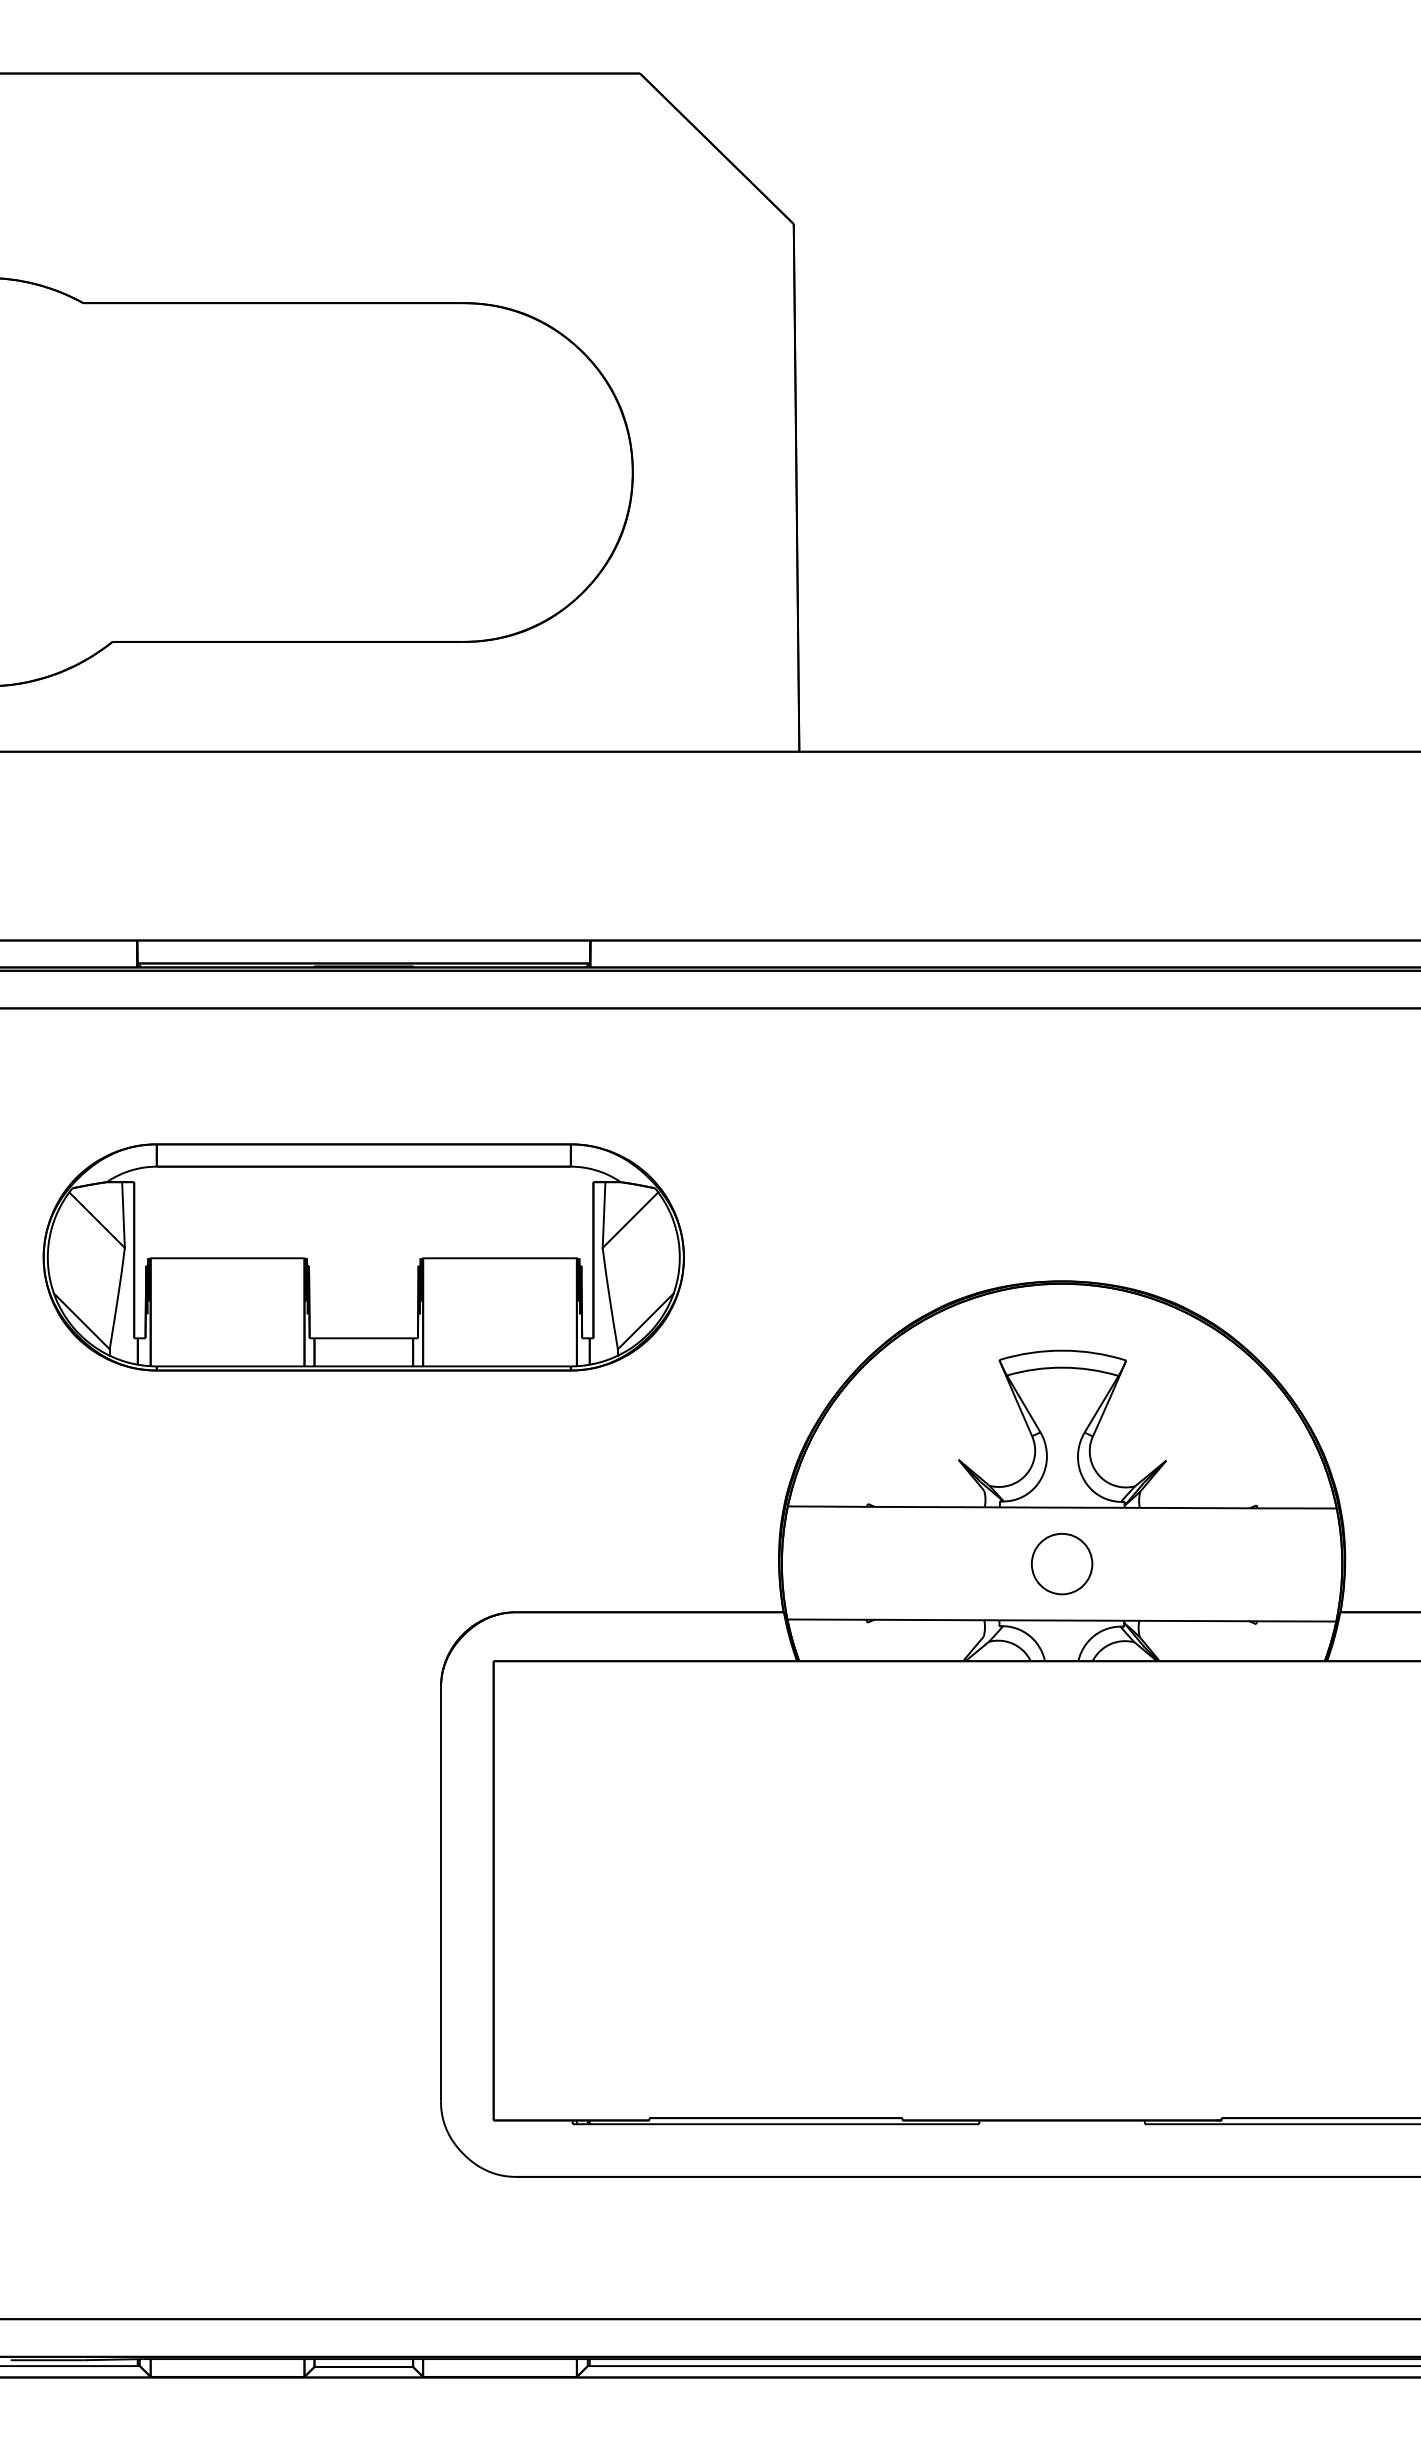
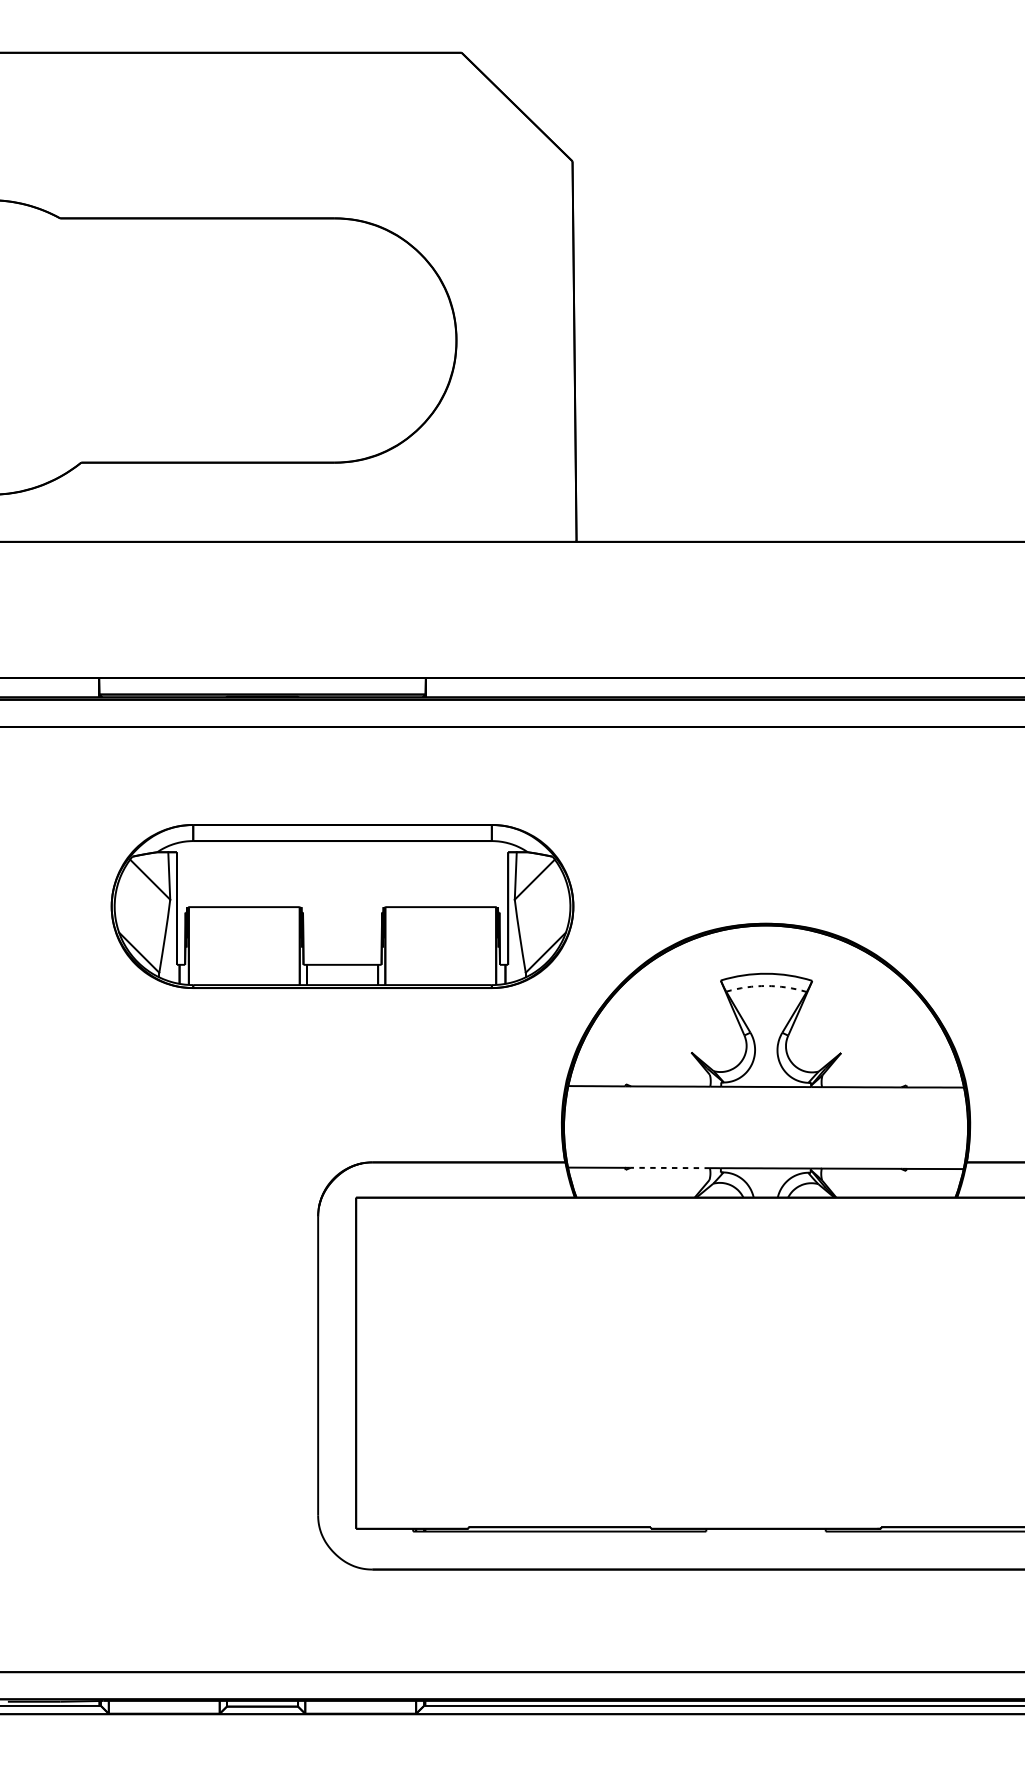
part: (363, 1257) -> (342, 906), moved
arc: (1062, 1367) -> (766, 985), solid -> dashed
circle: (1062, 1563) -> (766, 1127), removed
line: (929, 1620) -> (670, 1168), solid -> dashed

